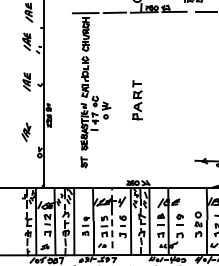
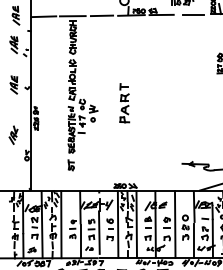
line: (56, 13) -> (43, 16), added
line: (187, 221) -> (174, 224), added
line: (112, 230) -> (99, 233), dashed -> solid

